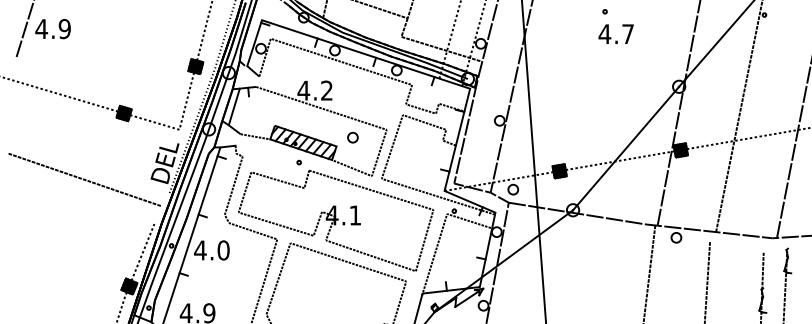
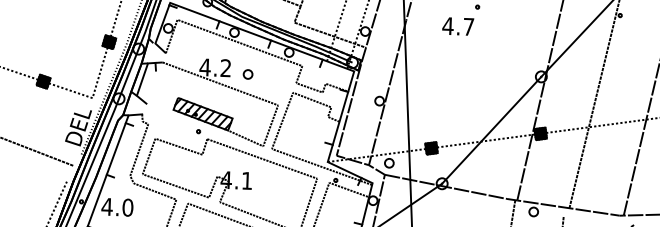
text: (615, 33) -> (457, 25), moved
line: (255, 136) -> (160, 106), removed
part: (352, 137) -> (247, 74), moved

